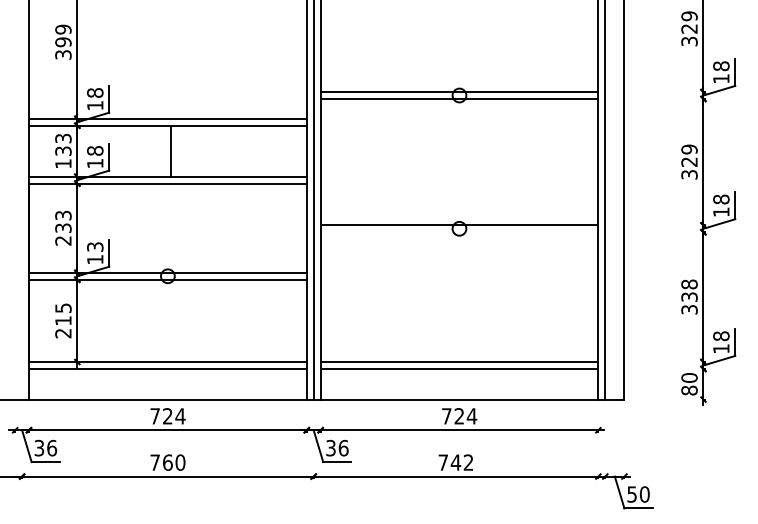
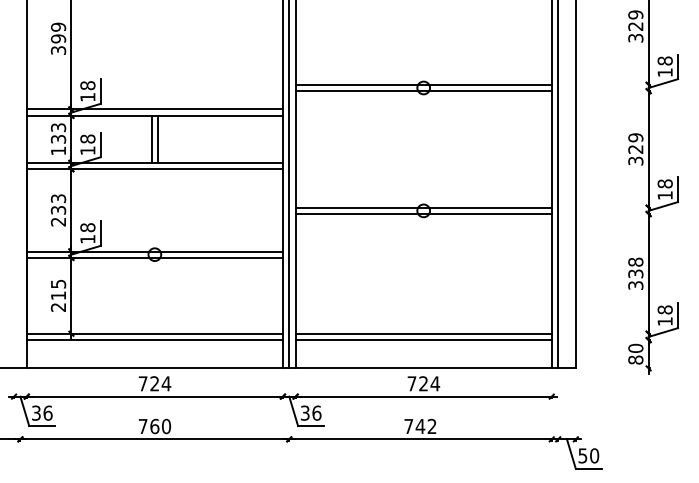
line: (164, 150) -> (151, 138), added
line: (459, 232) -> (423, 214), added
text: (94, 246) -> (87, 227), 13 -> 18

